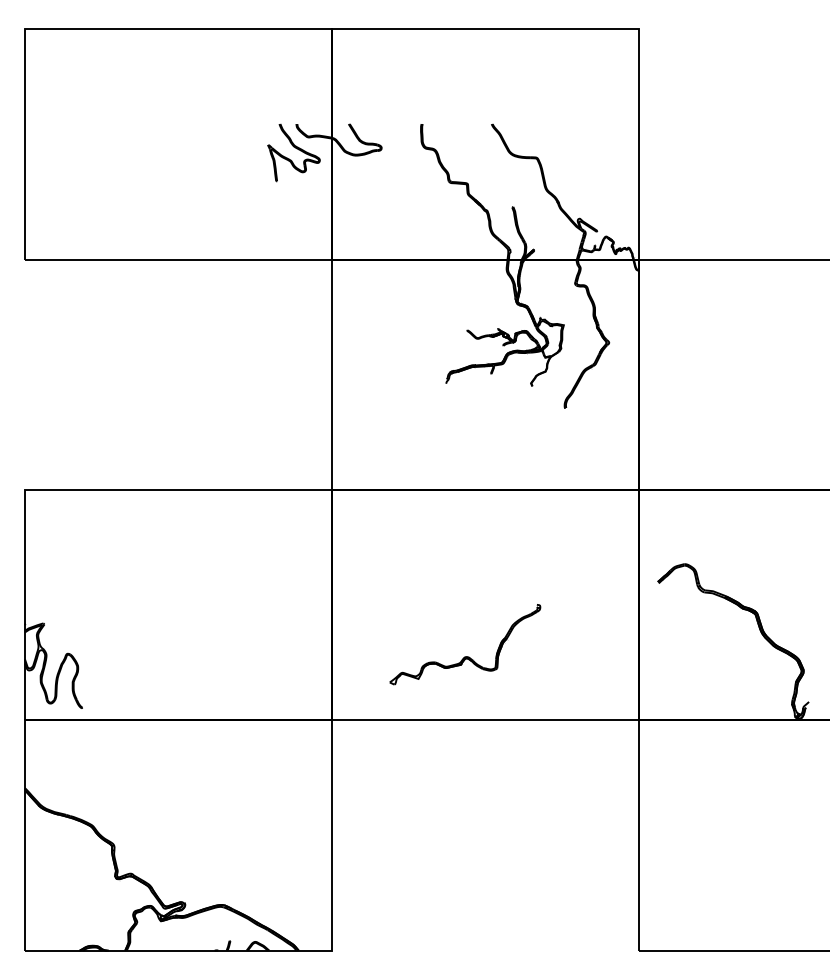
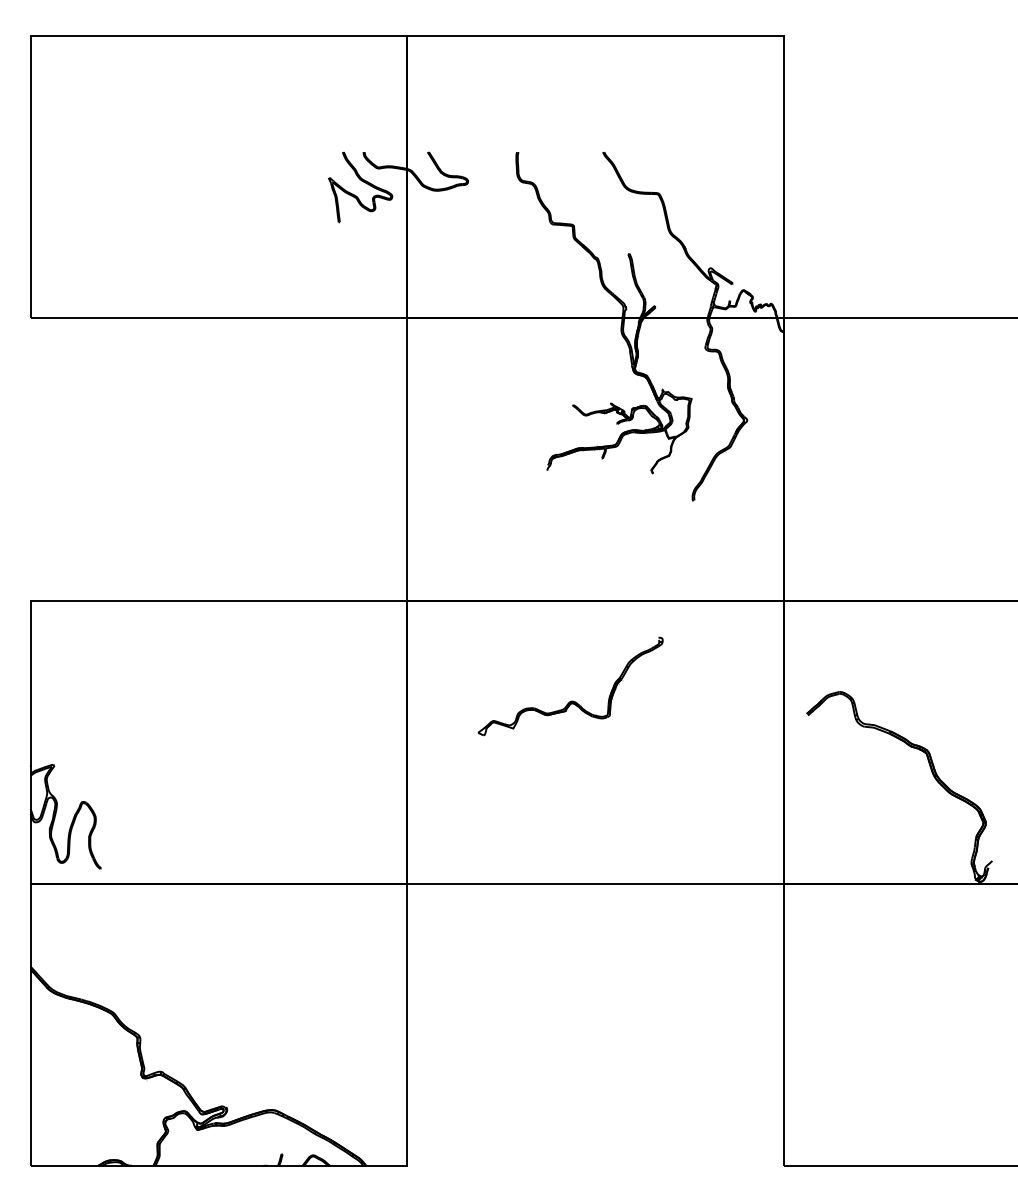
part: (465, 656) -> (570, 700), moved

